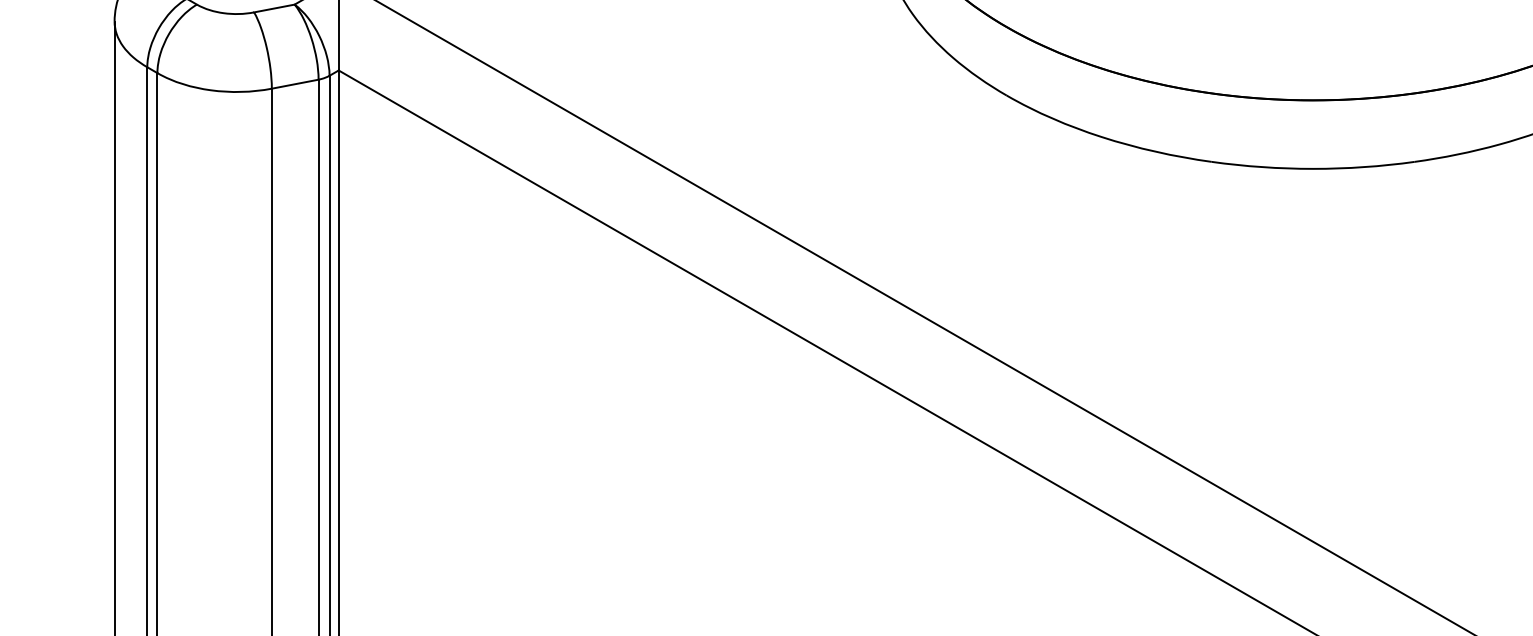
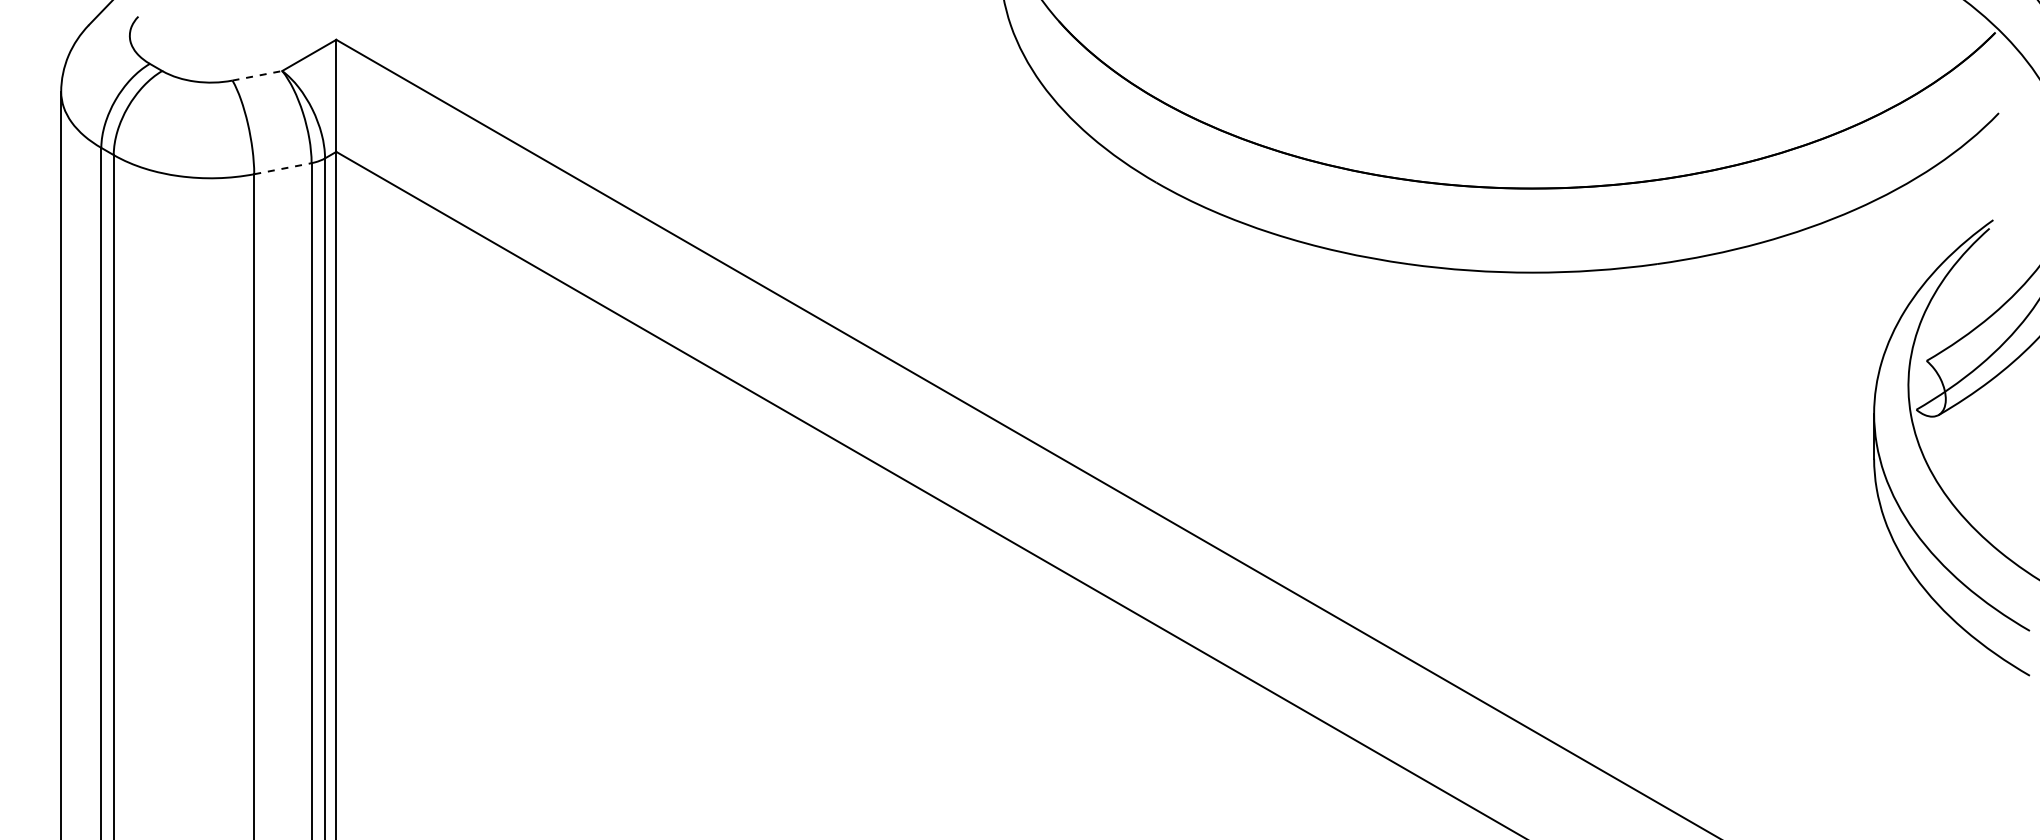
line: (274, 8) -> (257, 75), solid -> dashed
line: (295, 84) -> (283, 168), solid -> dashed

